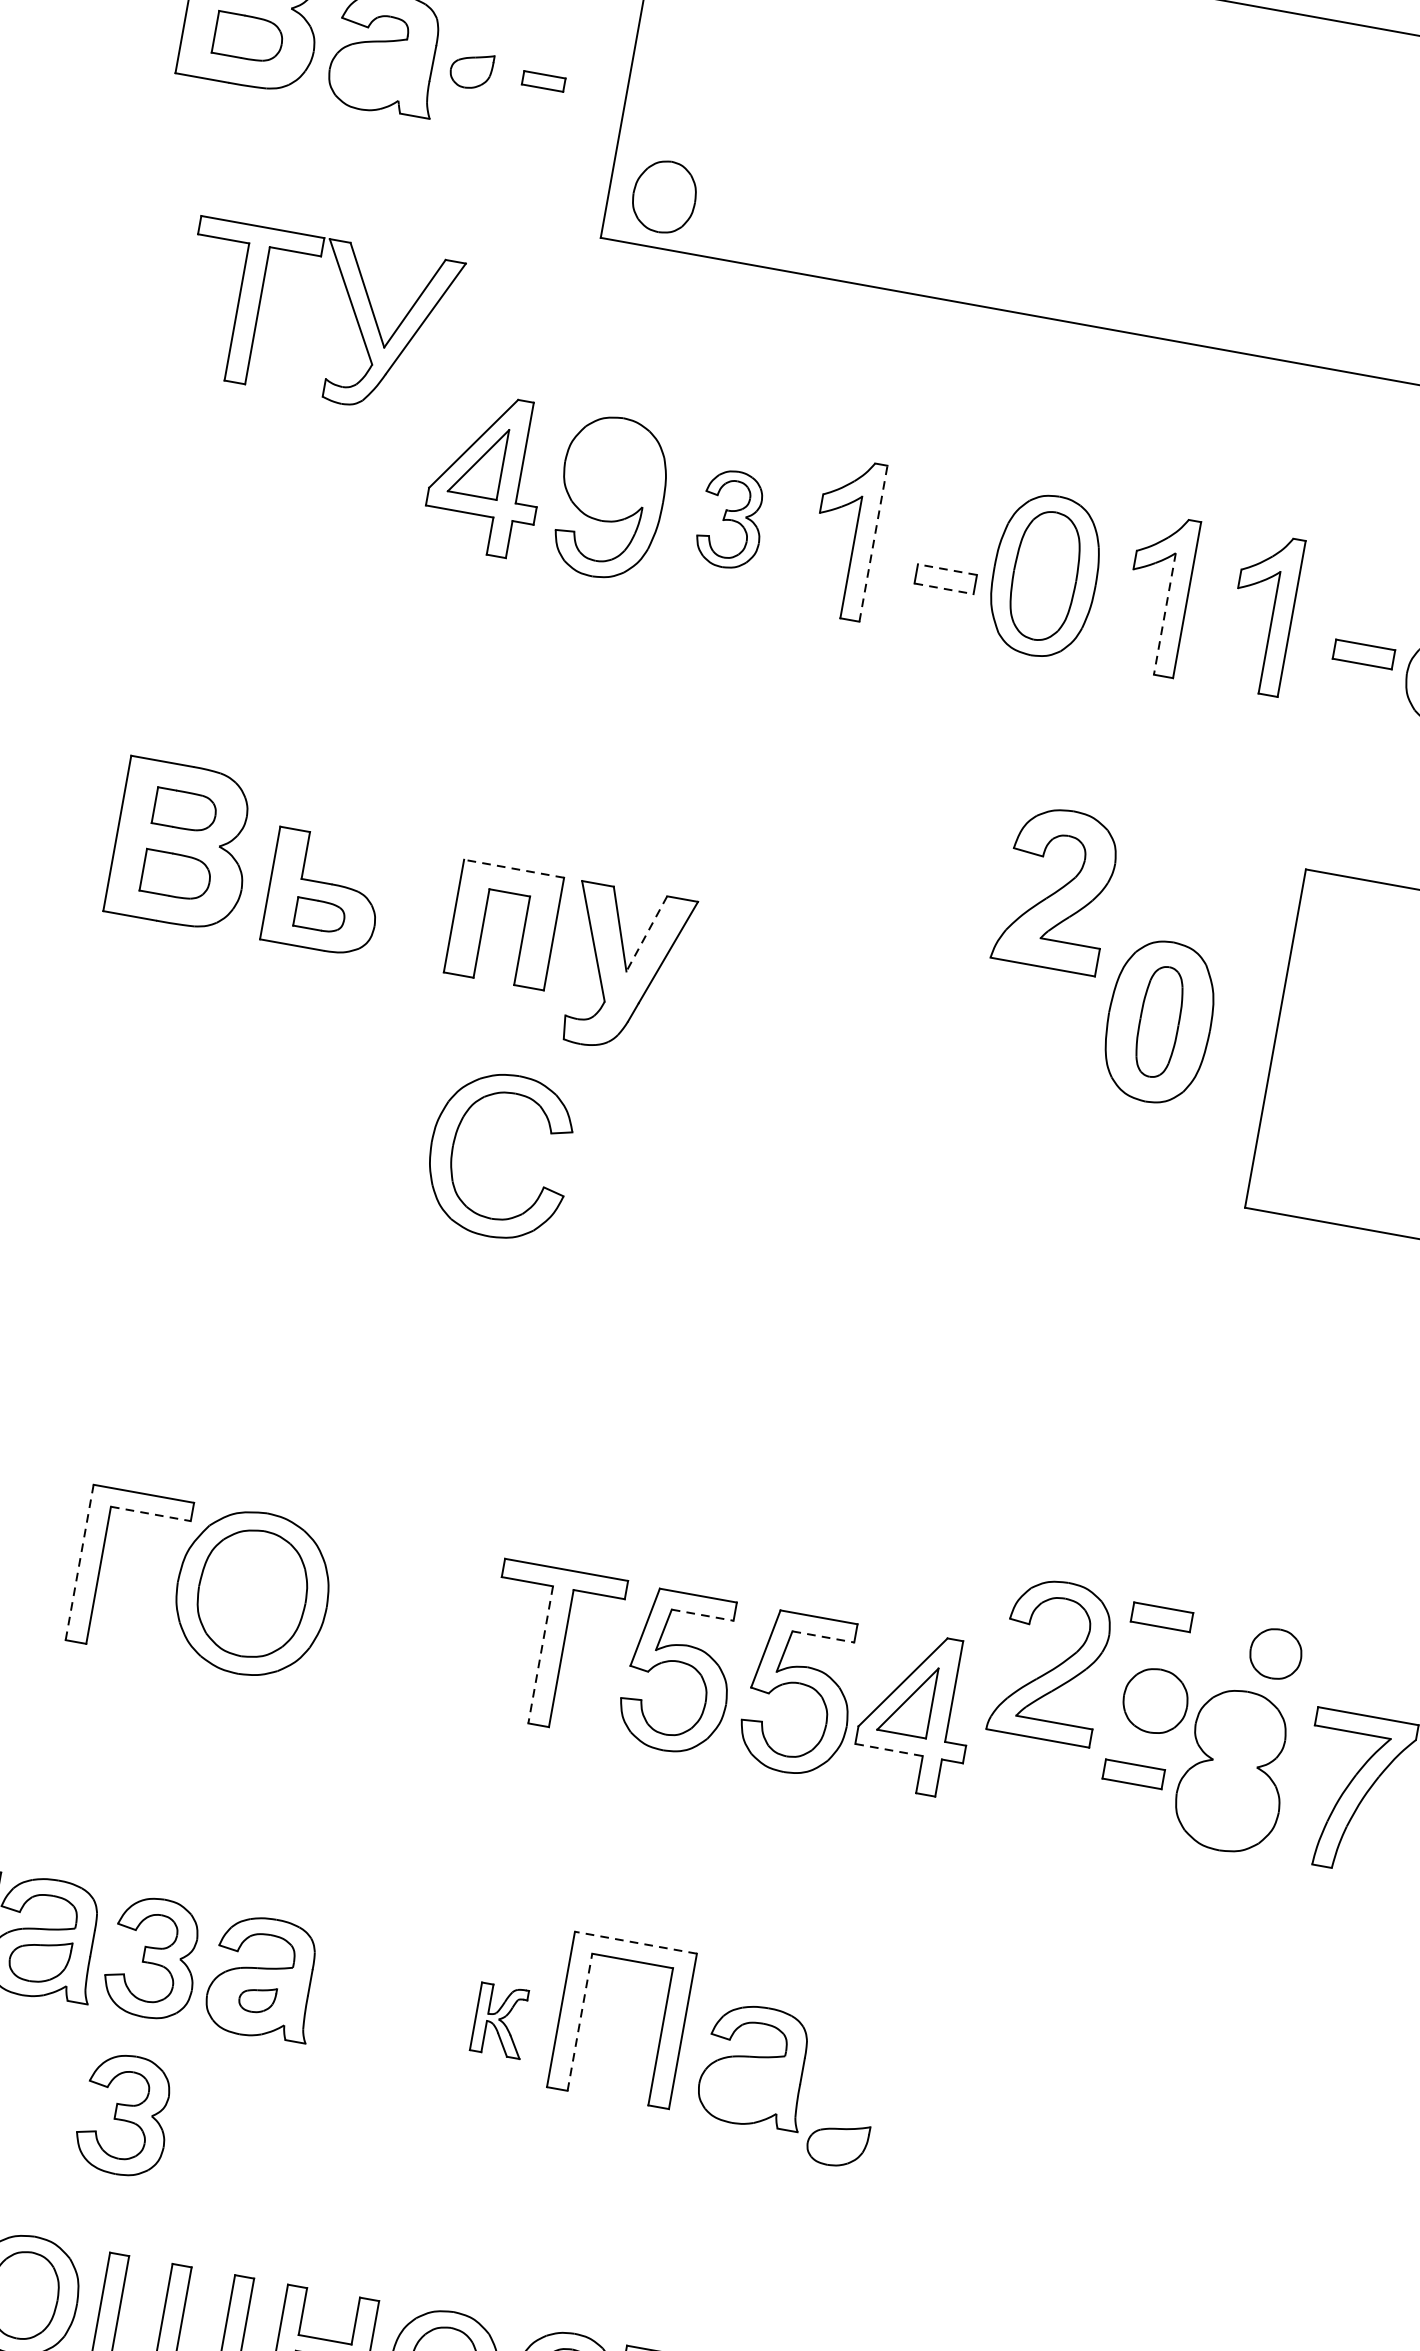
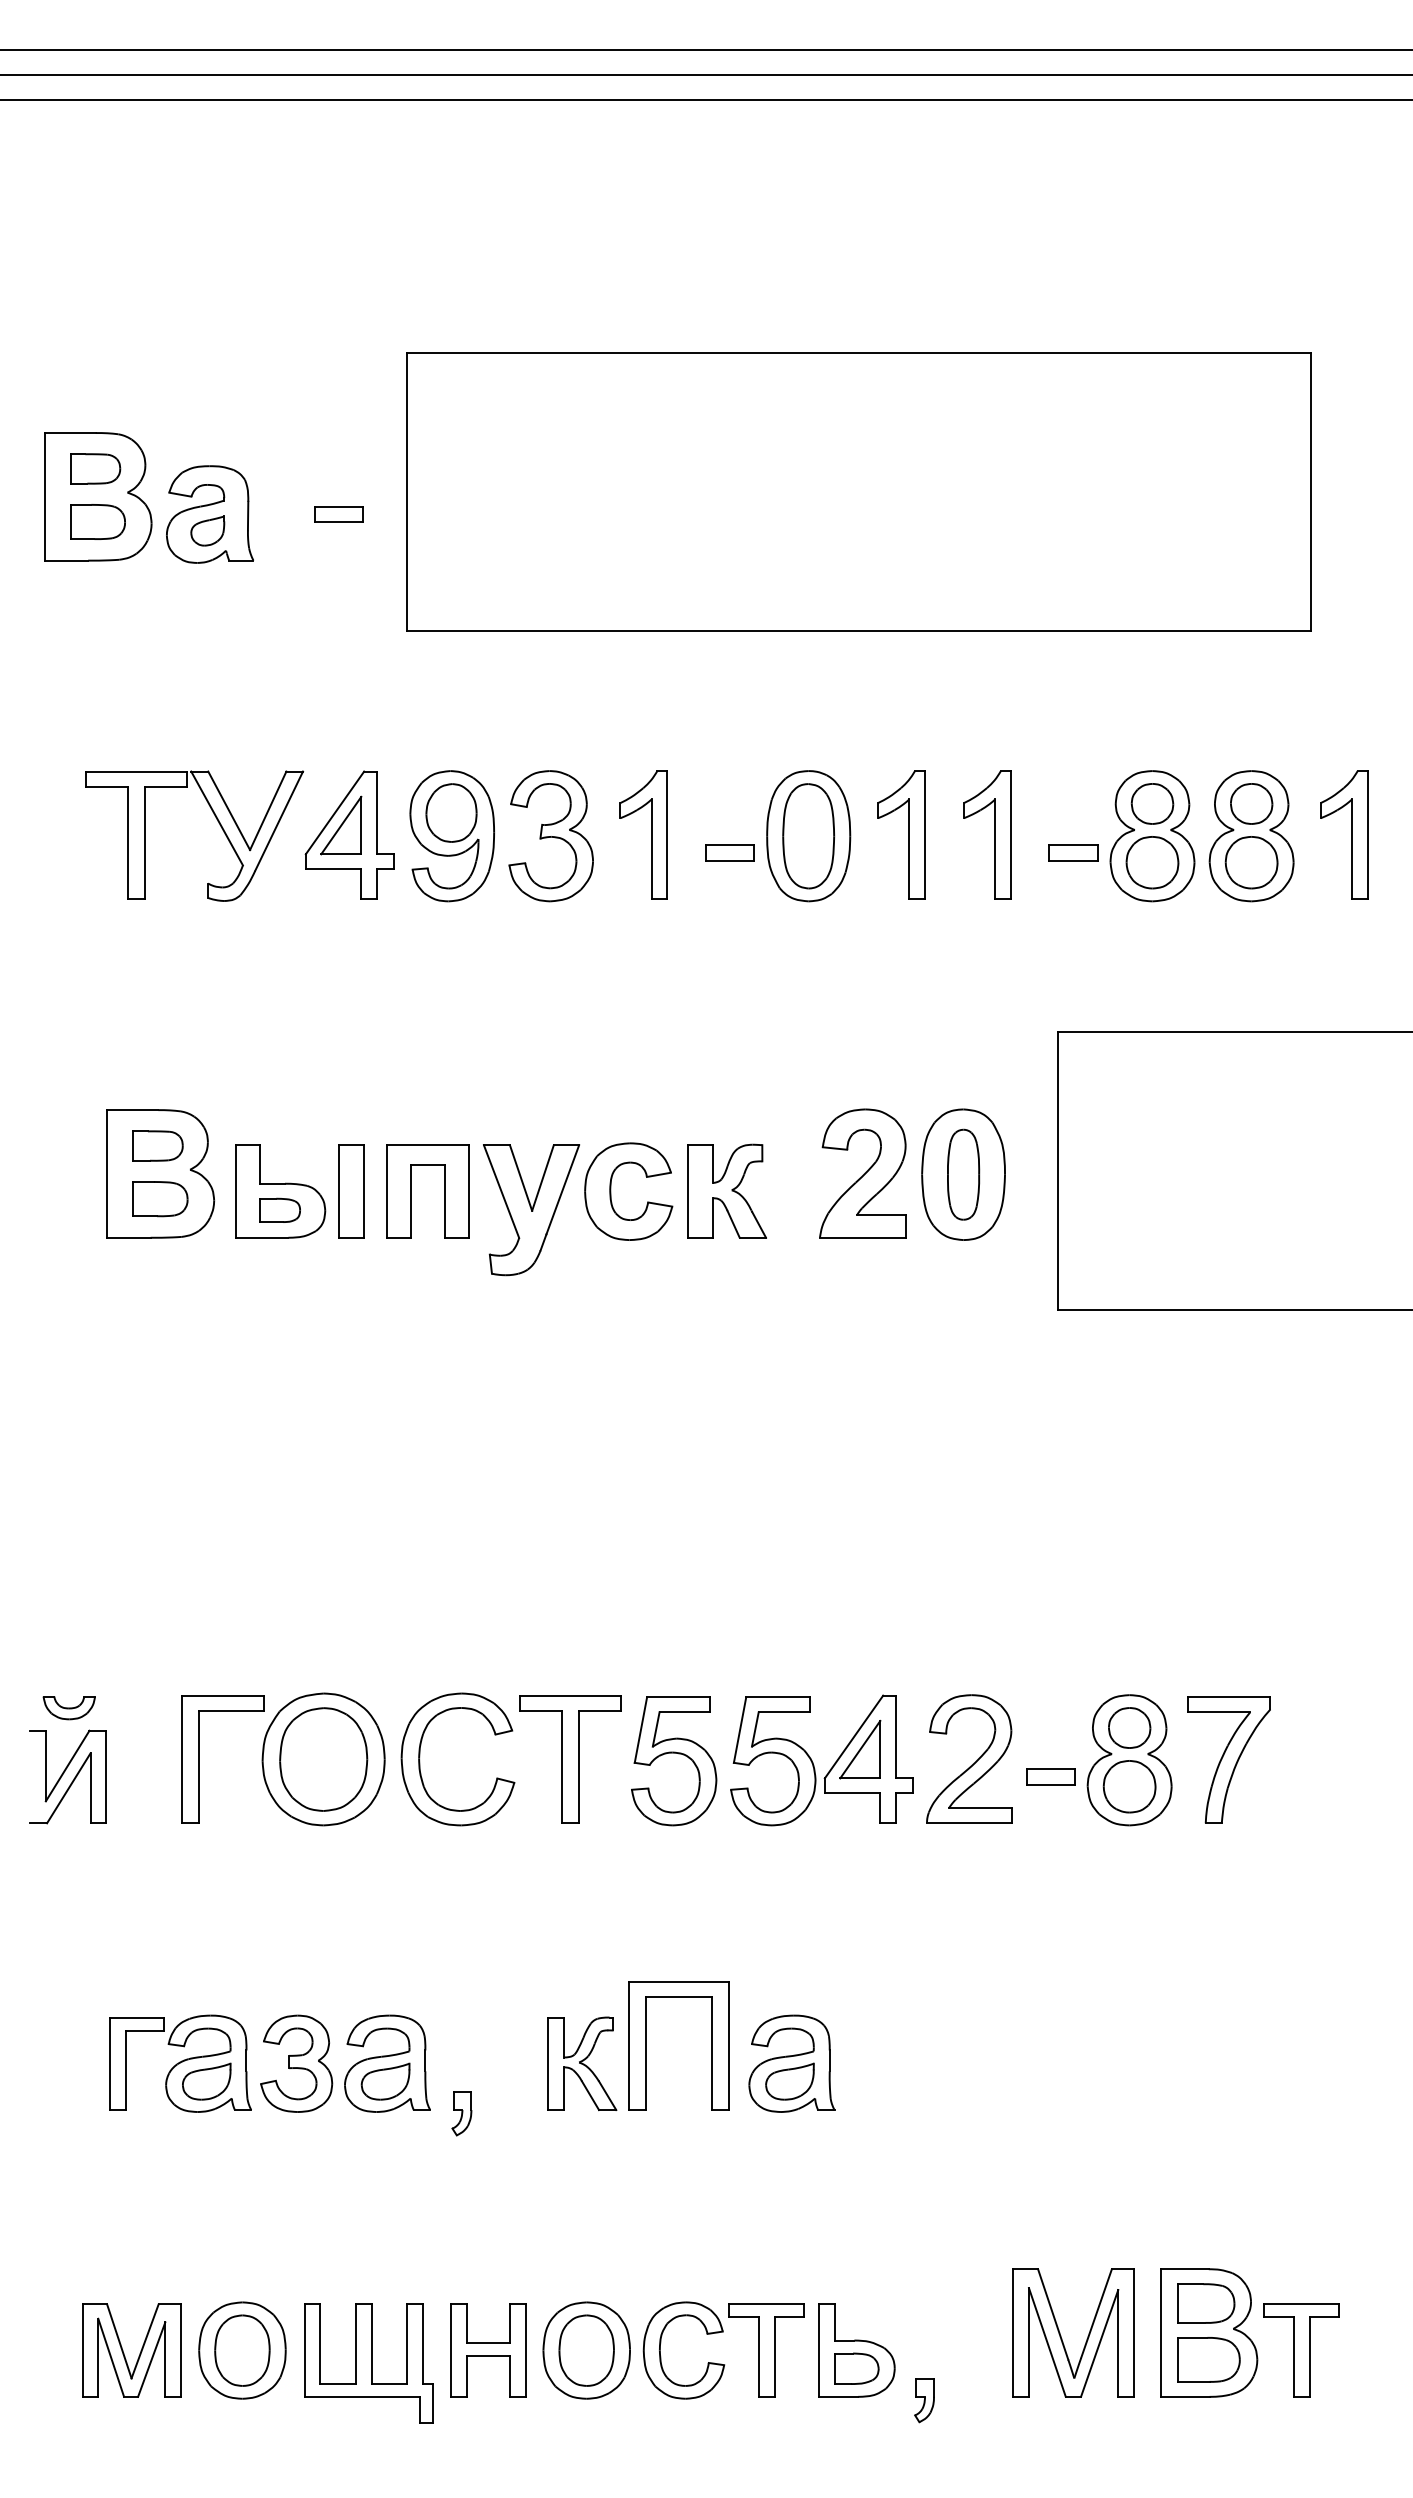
part: (471, 69) -> (207, 530), moved
part: (543, 81) -> (338, 514), size x1.43
part: (664, 196) -> (451, 812), moved
part: (351, 308) -> (218, 823), moved
part: (730, 519) -> (550, 836), size x1.67
line: (873, 542) -> (667, 834), dashed -> solid
line: (946, 569) -> (729, 845), dashed -> solid
line: (944, 588) -> (730, 860), dashed -> solid
line: (1164, 614) -> (909, 849), dashed -> solid
line: (513, 868) -> (427, 1145), dashed -> solid
part: (1056, 888) -> (862, 1173), moved
part: (410, 908) -> (351, 1191), added
line: (646, 934) -> (542, 1178), dashed -> solid
part: (727, 965) -> (611, 1191), added
part: (867, 989) -> (726, 1190), added
part: (454, 1149) -> (420, 1761), moved
line: (151, 1513) -> (231, 1710), dashed -> solid
line: (79, 1562) -> (181, 1759), dashed -> solid
line: (703, 1615) -> (685, 1712), dashed -> solid
part: (1161, 1616) -> (1050, 1647), removed
line: (823, 1637) -> (784, 1712), dashed -> solid
part: (1275, 1653) -> (1129, 1727), moved
line: (540, 1655) -> (561, 1767), dashed -> solid
part: (1053, 1667) -> (971, 1764), moved
part: (1155, 1700) -> (1129, 1786), moved
line: (889, 1749) -> (852, 1792), dashed -> solid
line: (635, 1942) -> (678, 1982), dashed -> solid
part: (257, 1999) -> (385, 2081), size x1.67
part: (501, 2020) -> (582, 2063), size x1.67
line: (579, 2021) -> (645, 2053), dashed -> solid
part: (342, 2054) -> (461, 2113), added
part: (124, 2114) -> (296, 2192), removed
part: (836, 2143) -> (789, 2081), moved

